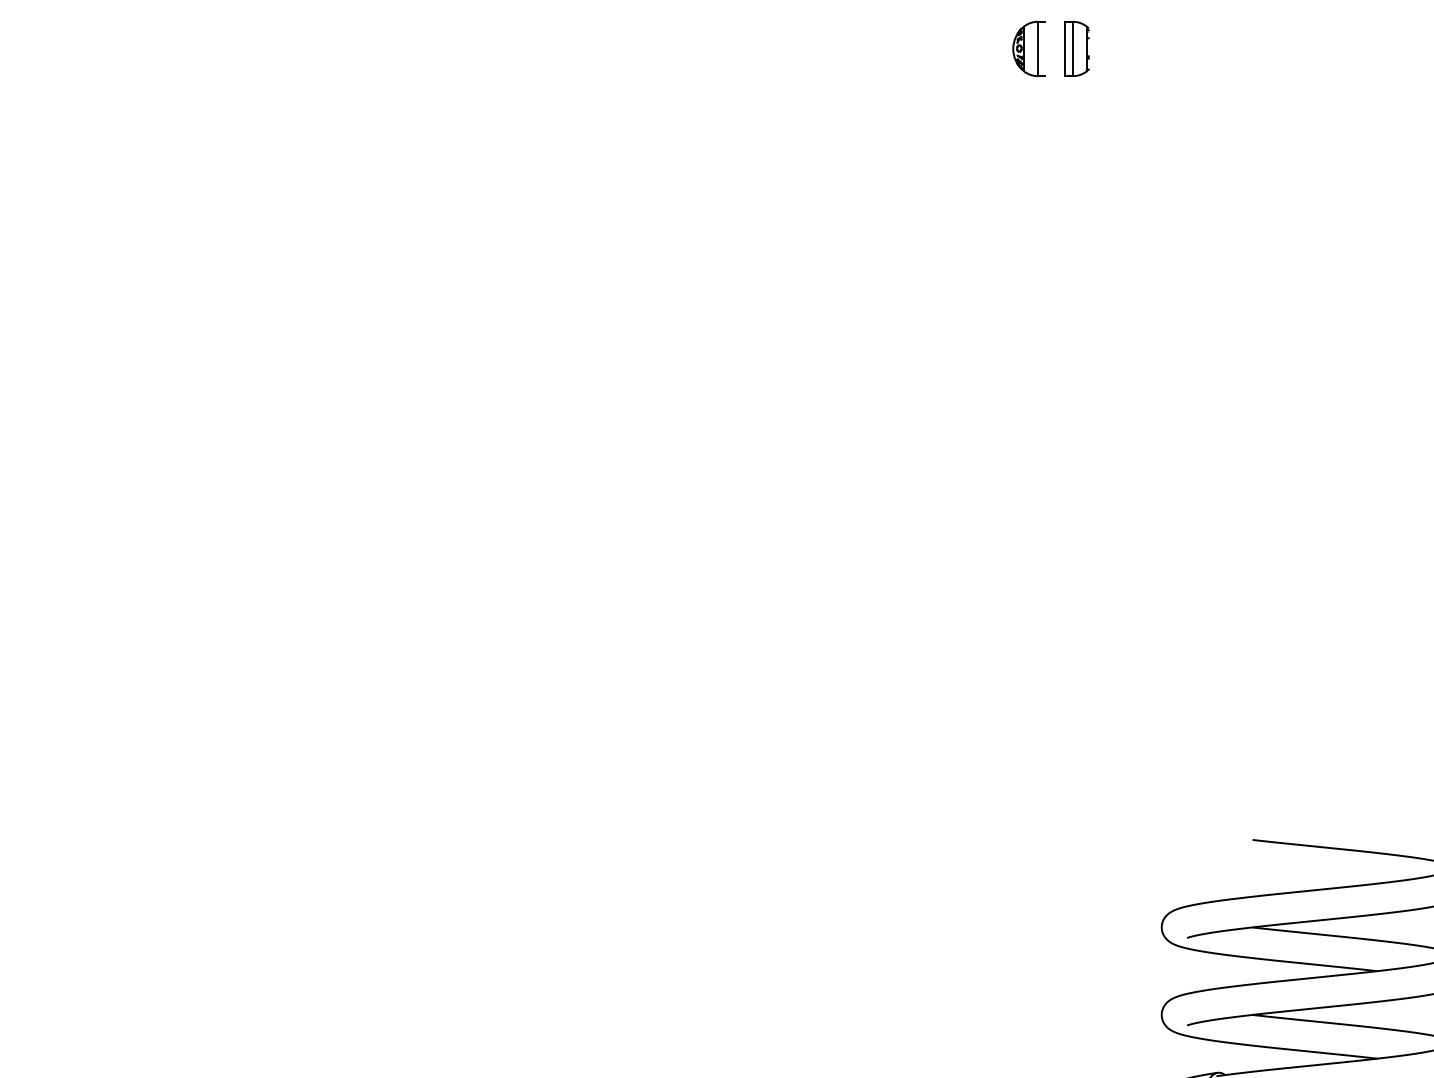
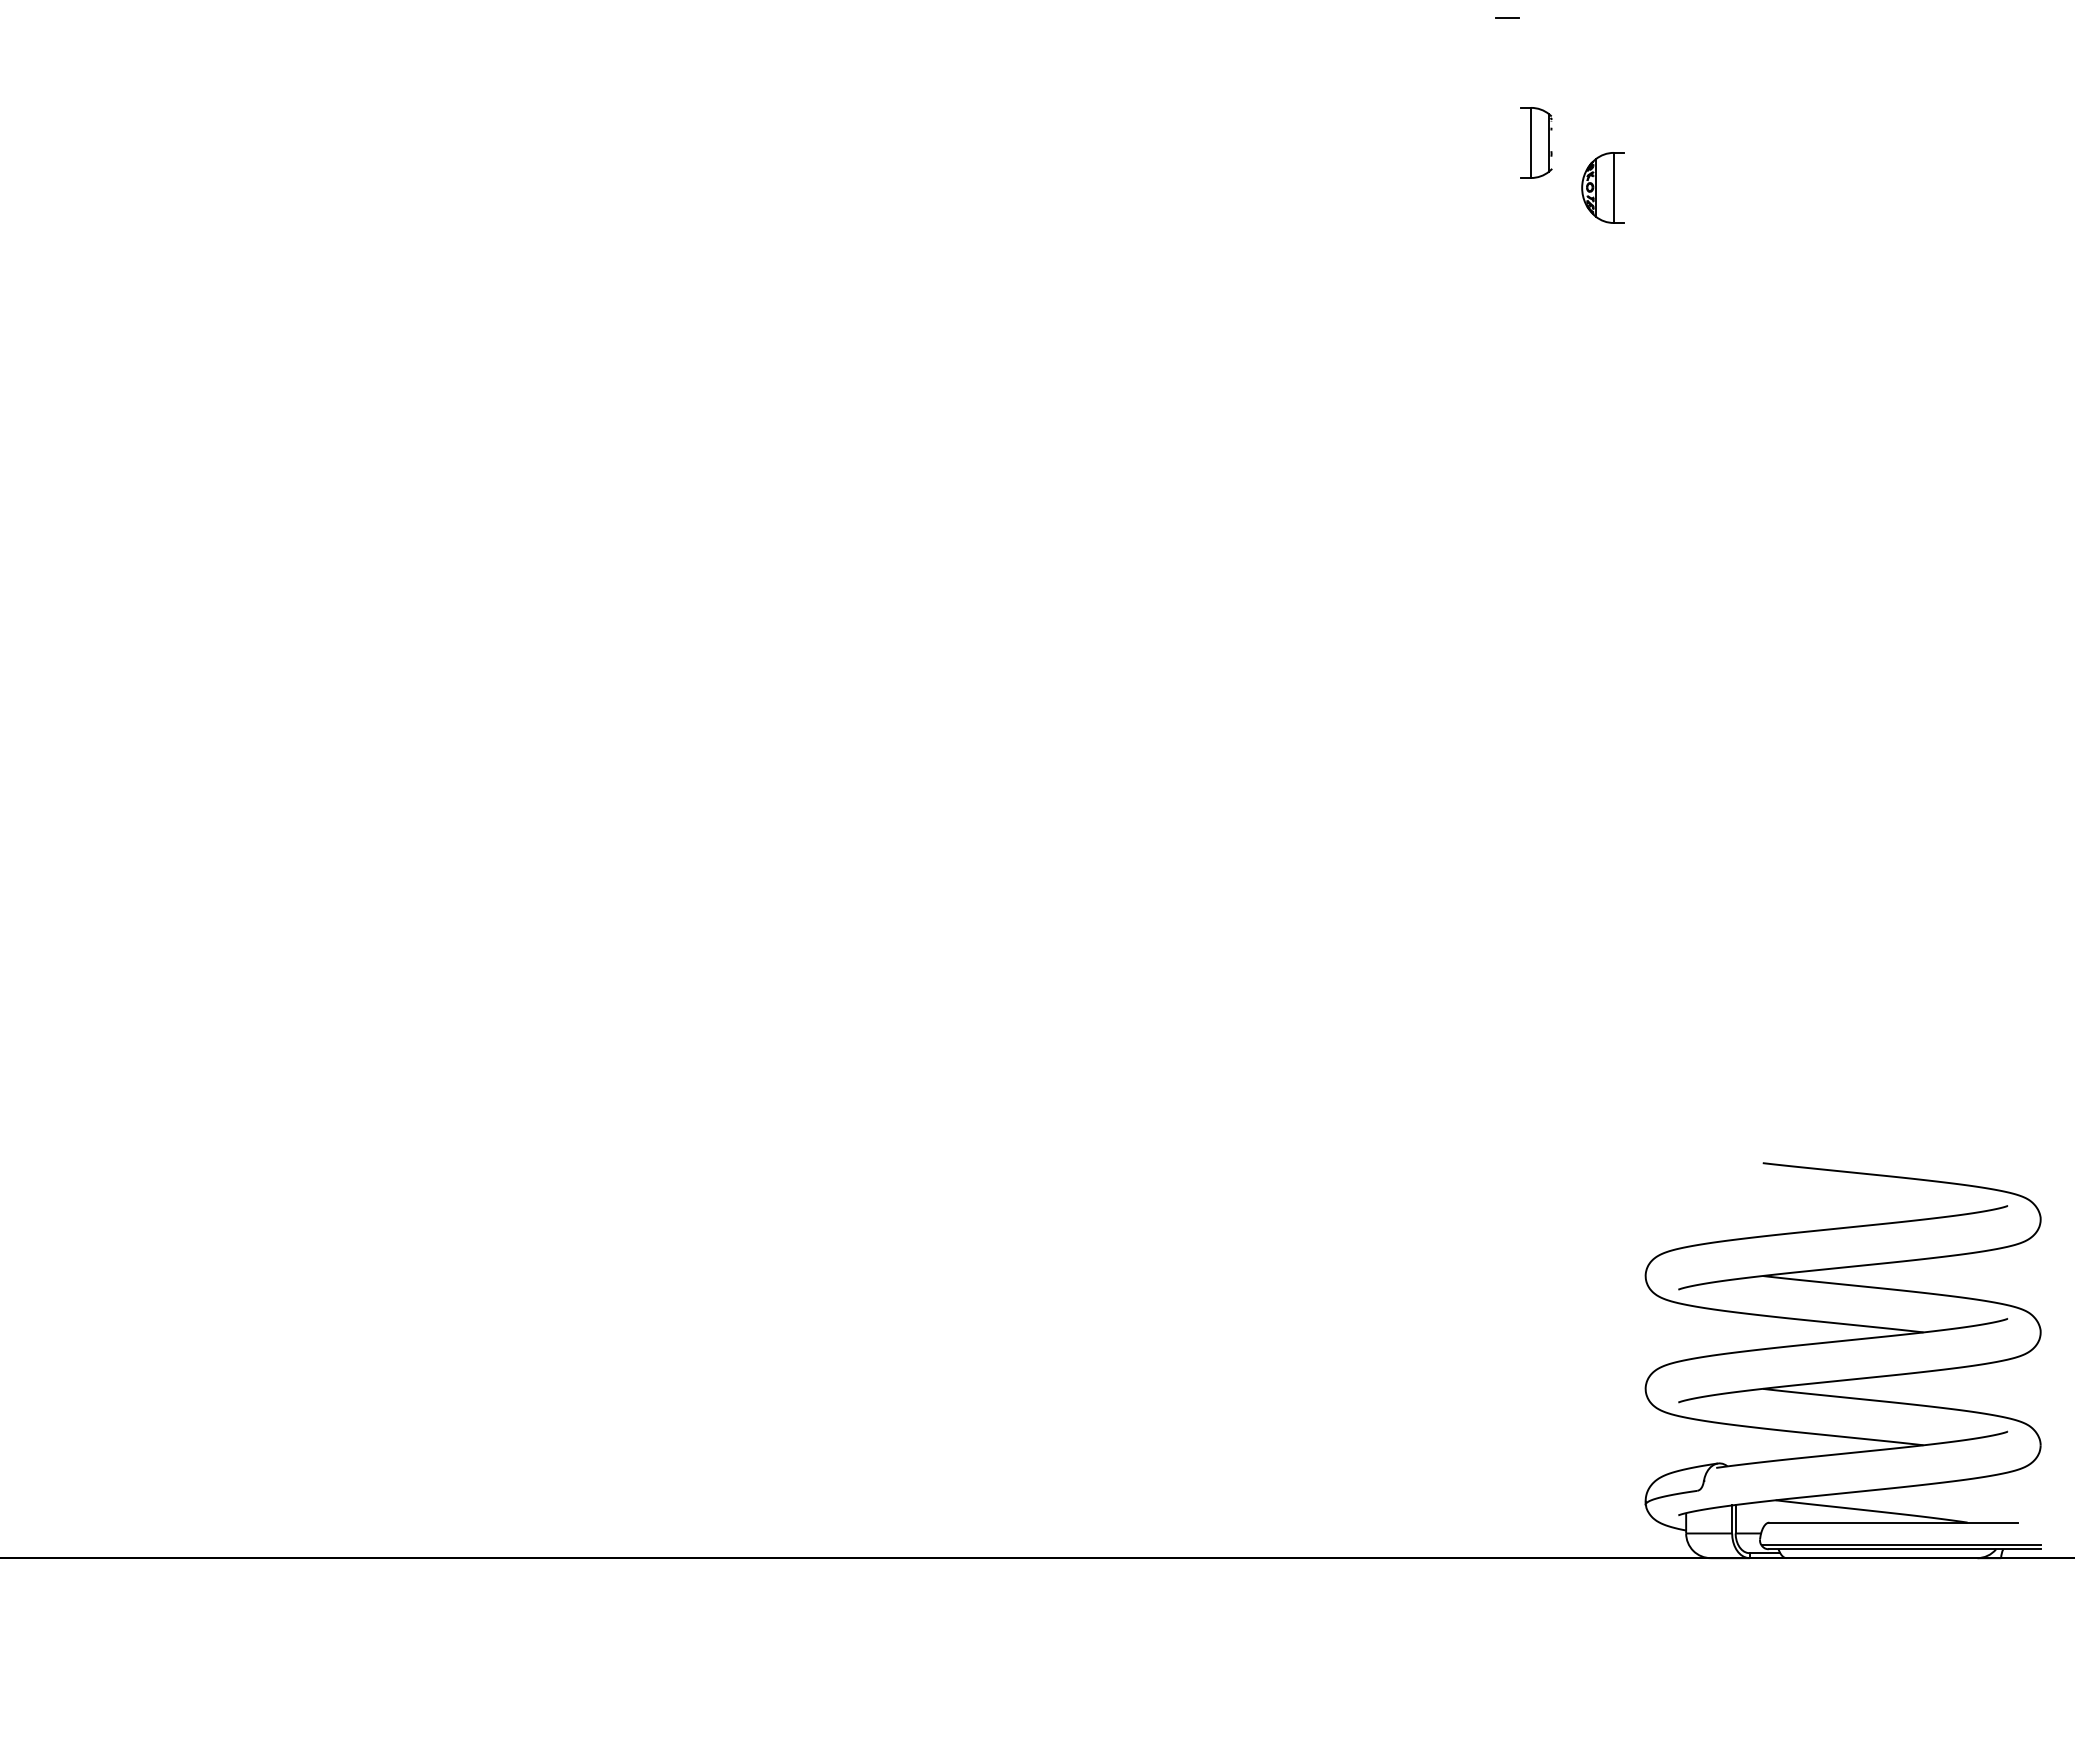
part: (1029, 48) -> (1602, 187), moved
line: (1065, 48) -> (1521, 142), removed

